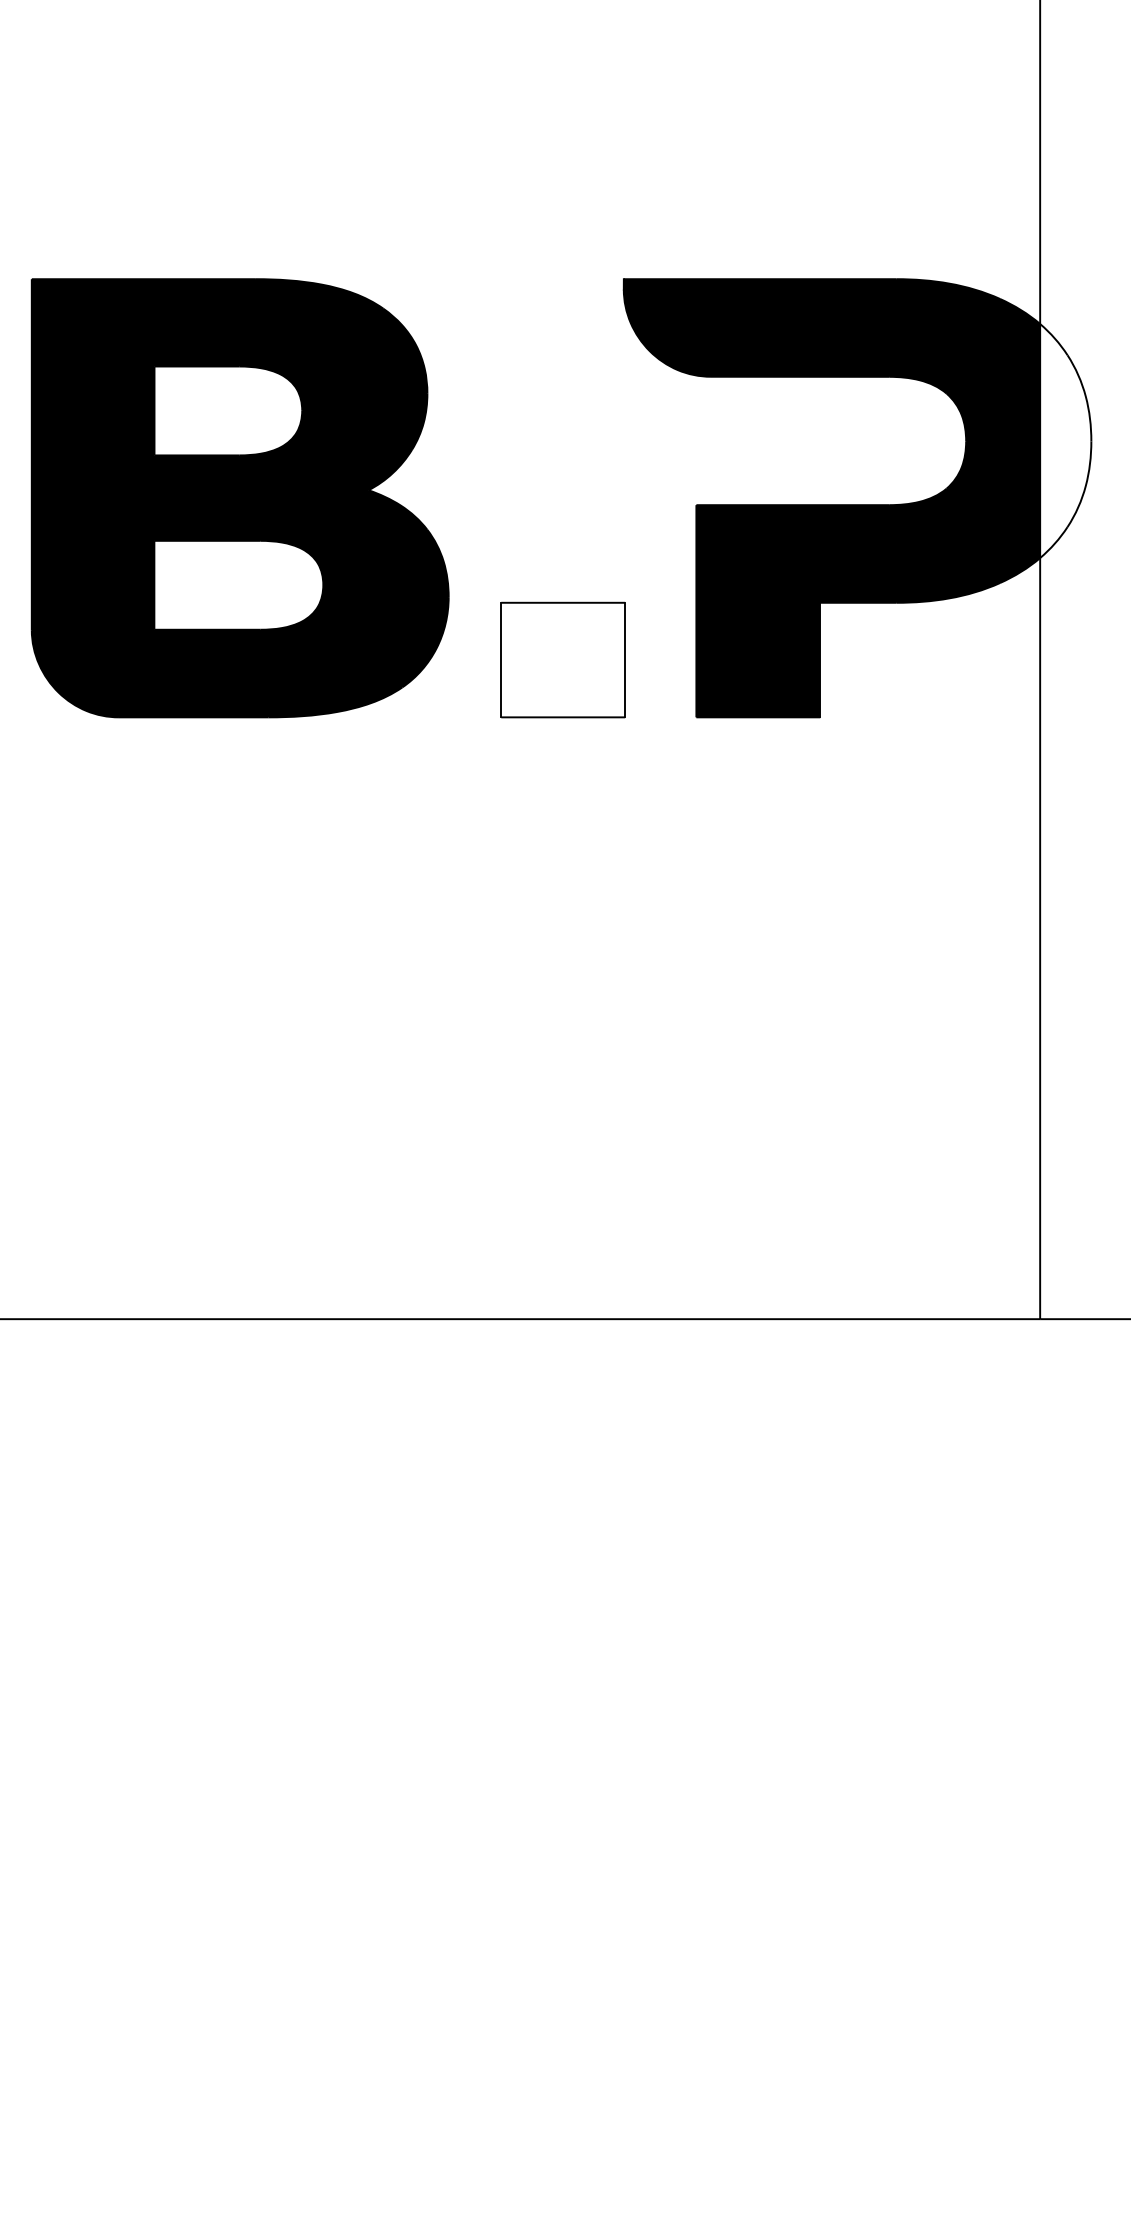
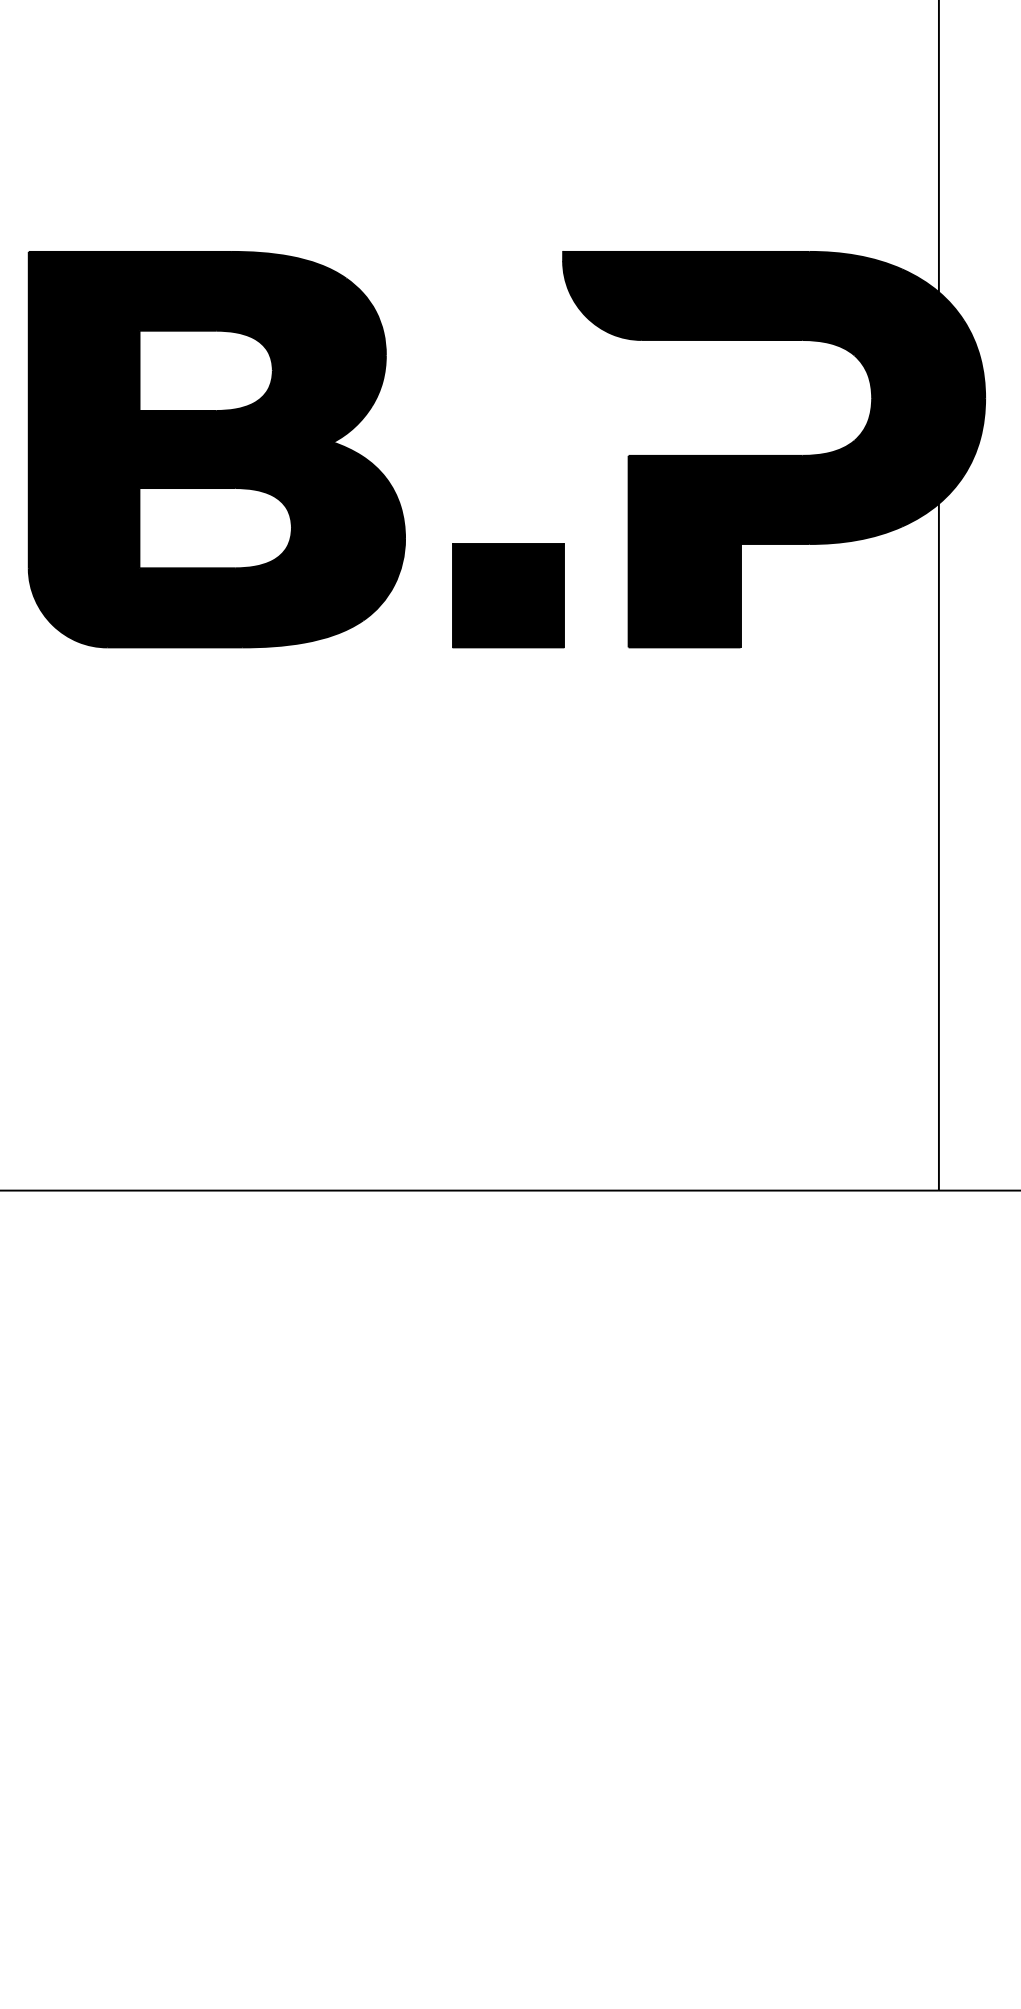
fill: (1065, 441) -> (961, 398), added
fill: (563, 659) -> (508, 595), added

